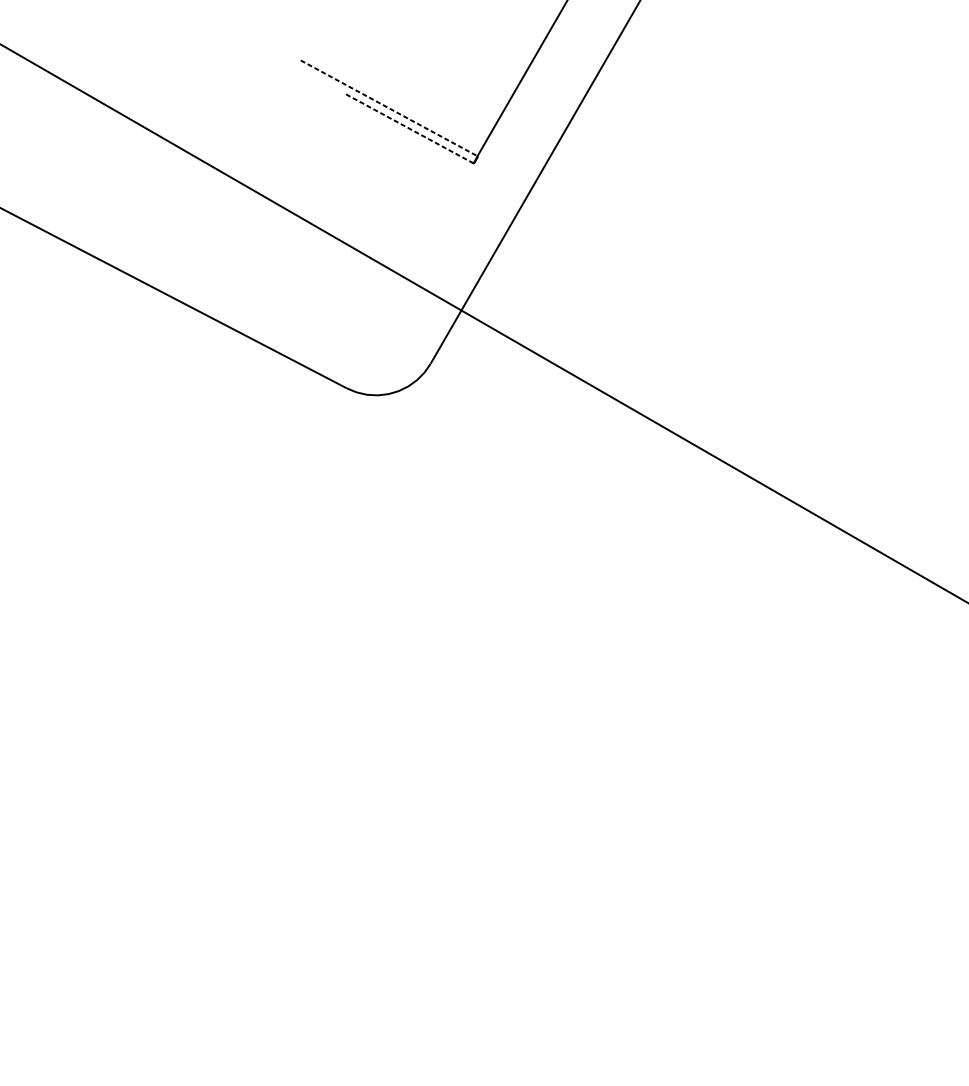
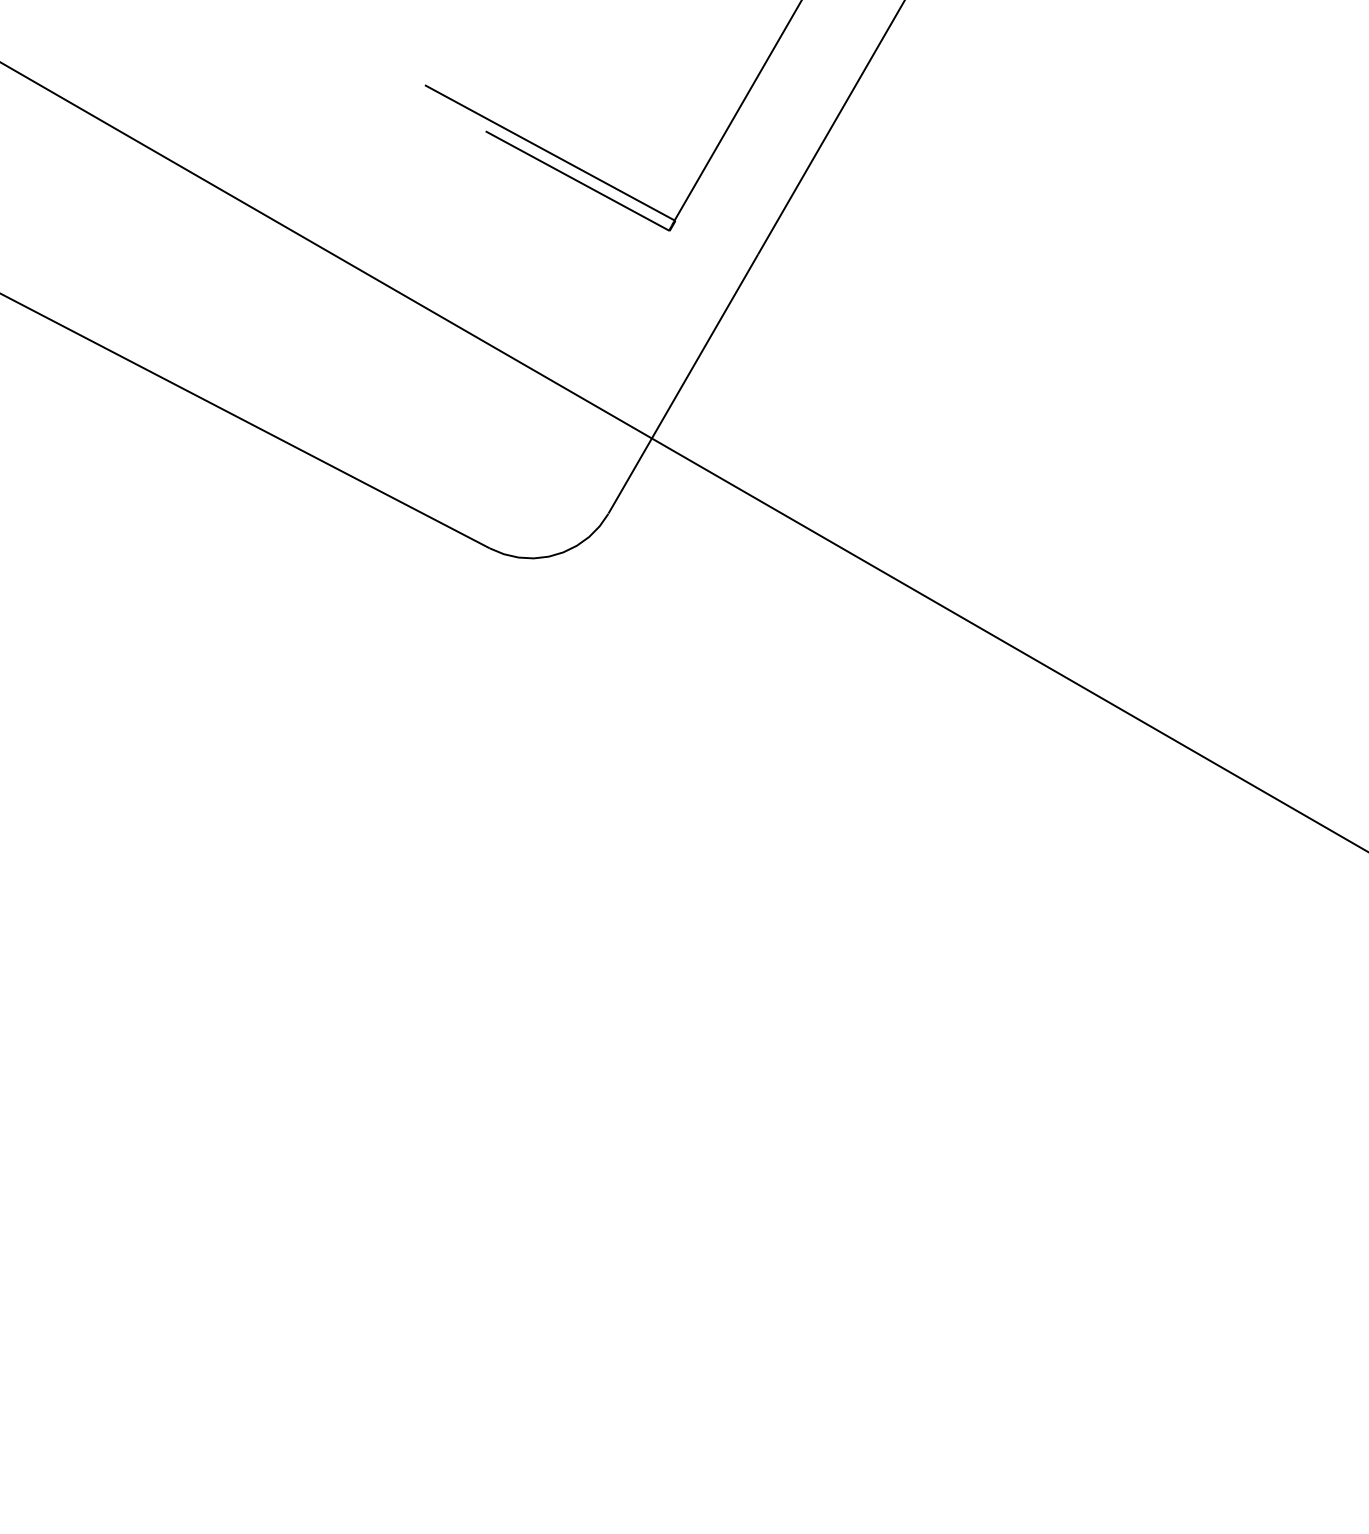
line: (388, 108) -> (549, 152), dashed -> solid
line: (408, 127) -> (576, 180), dashed -> solid

